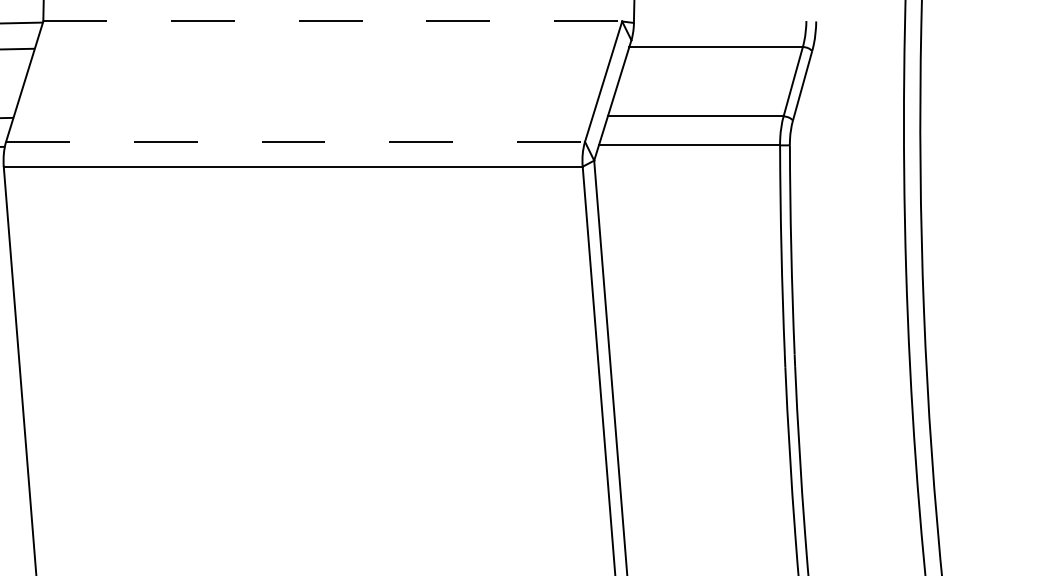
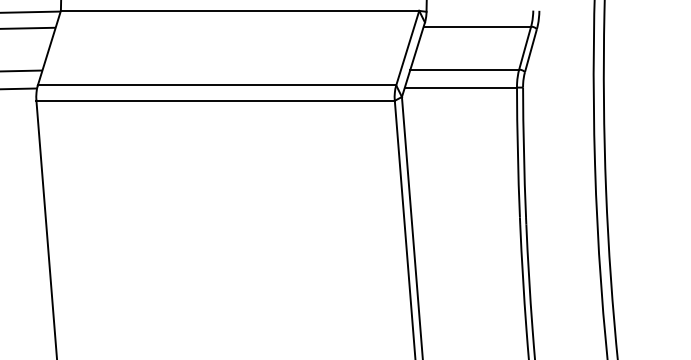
line: (333, 20) -> (240, 10), dashed -> solid
line: (296, 142) -> (217, 85), dashed -> solid

